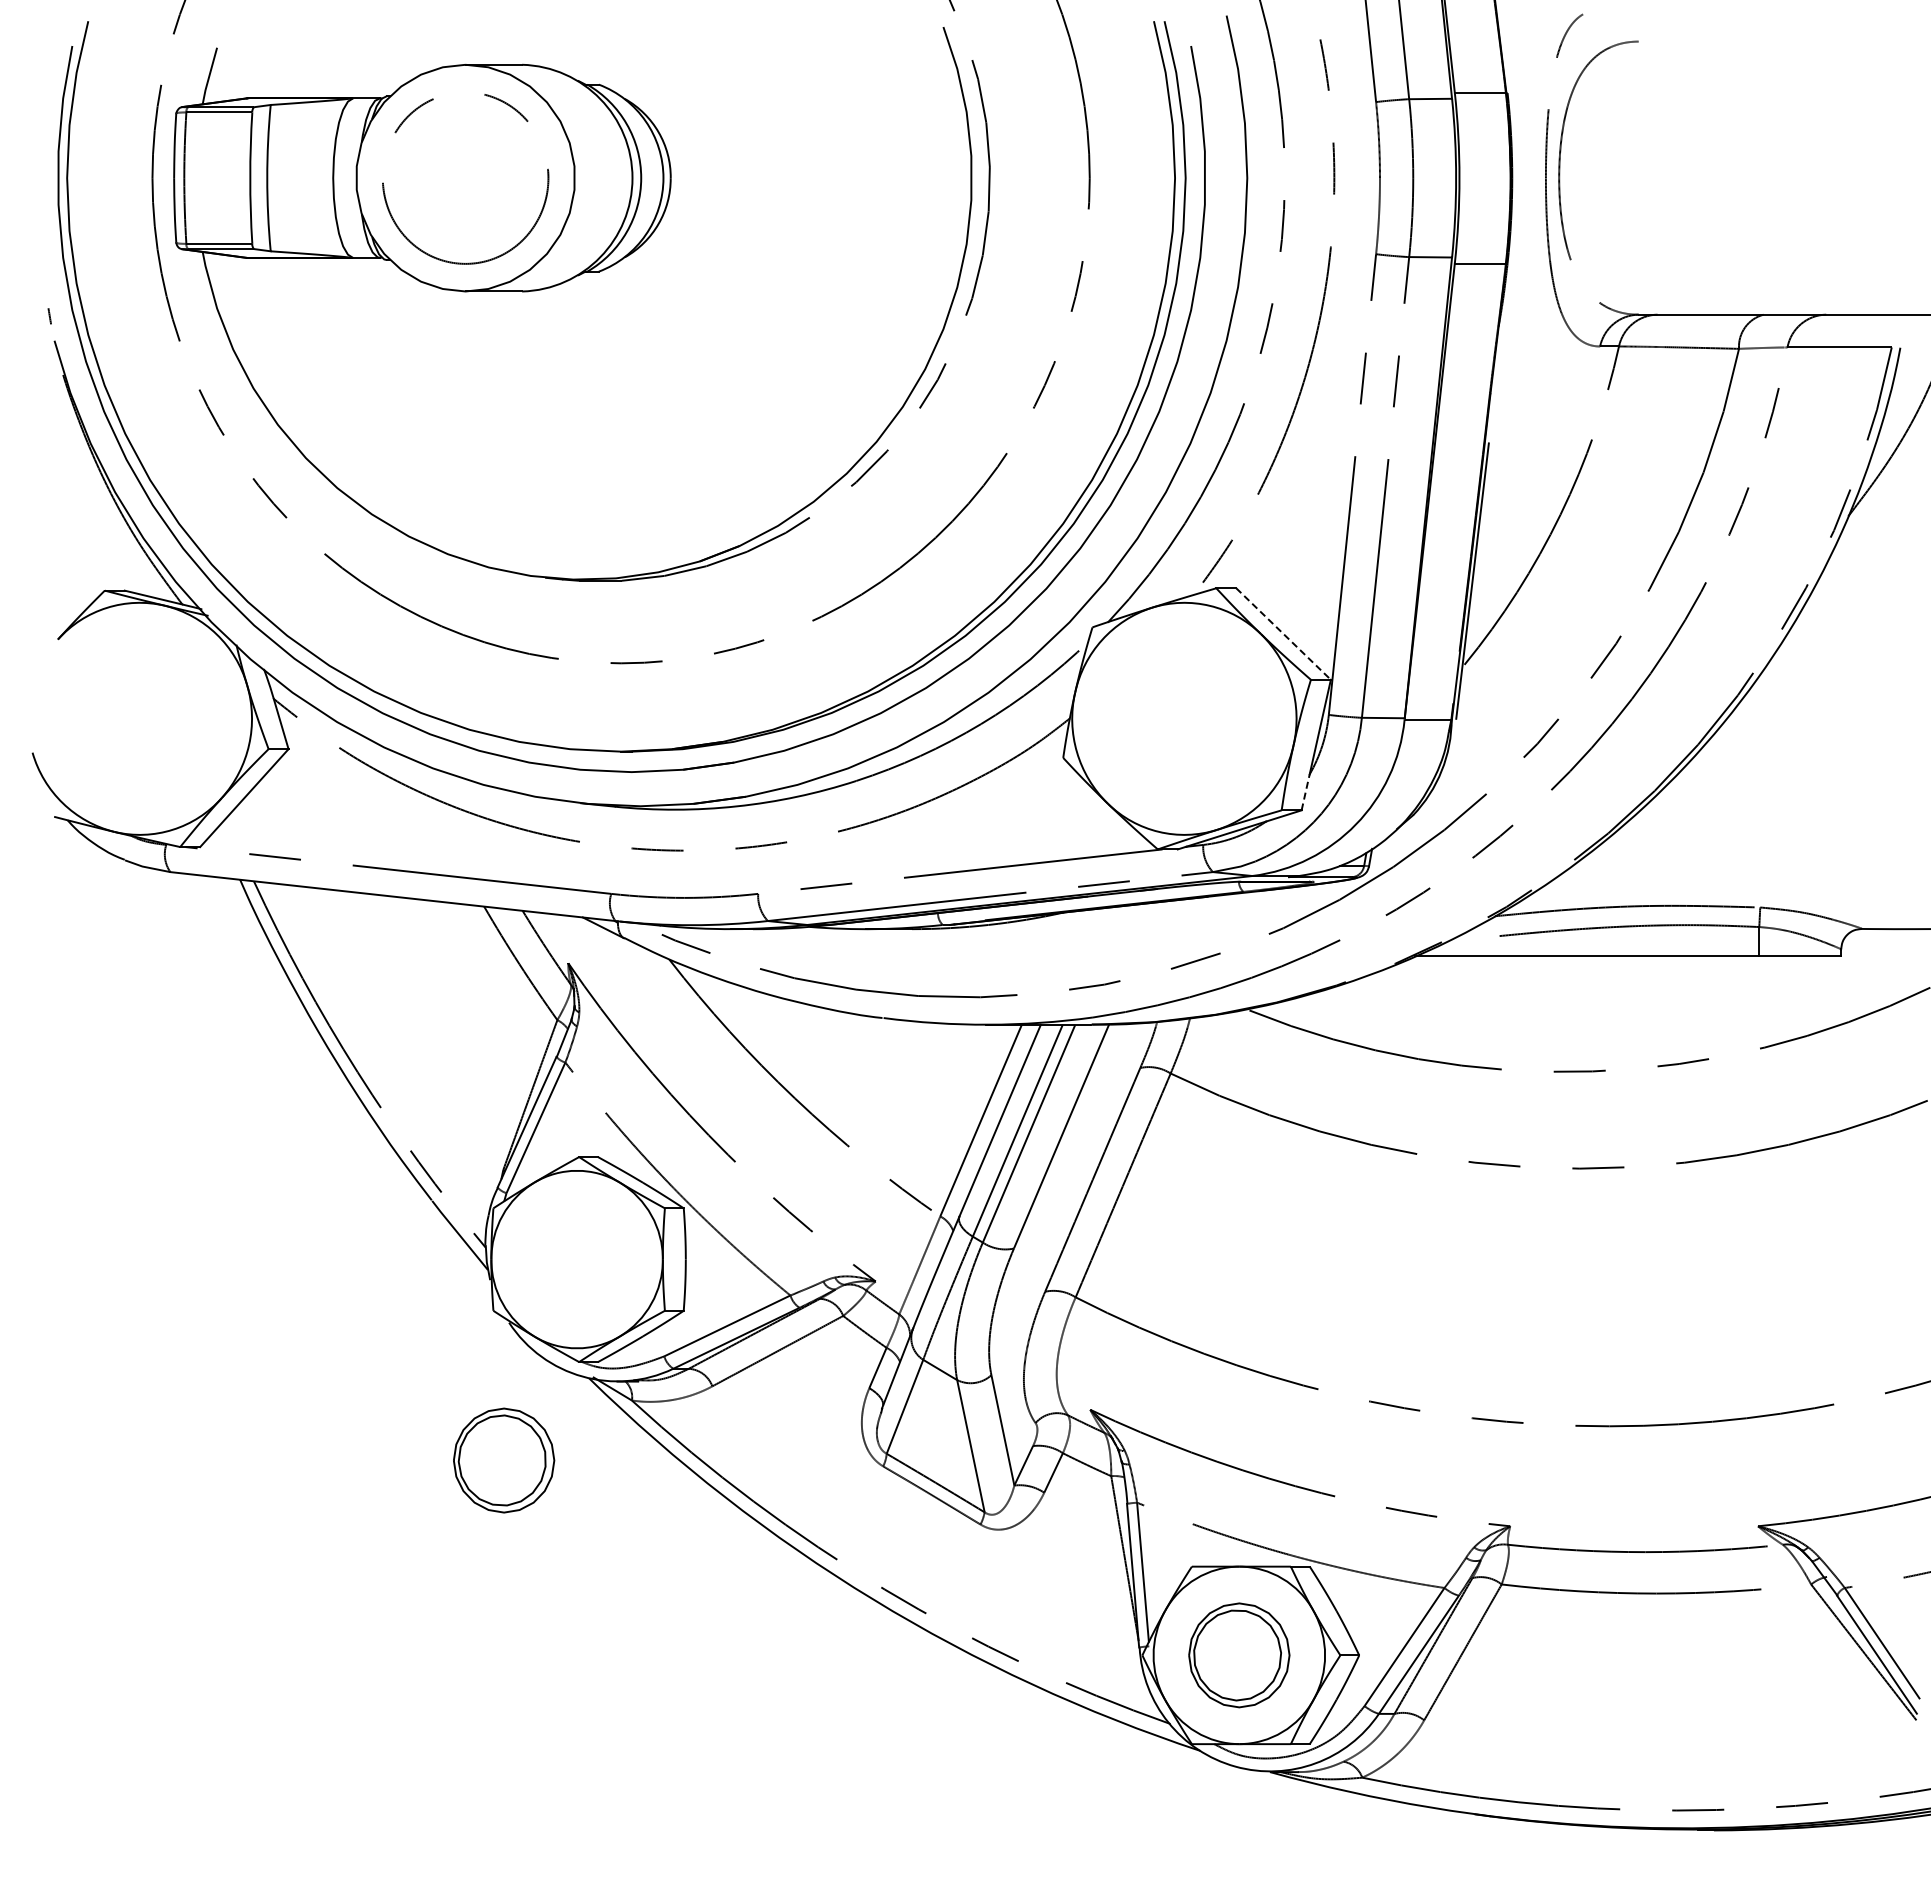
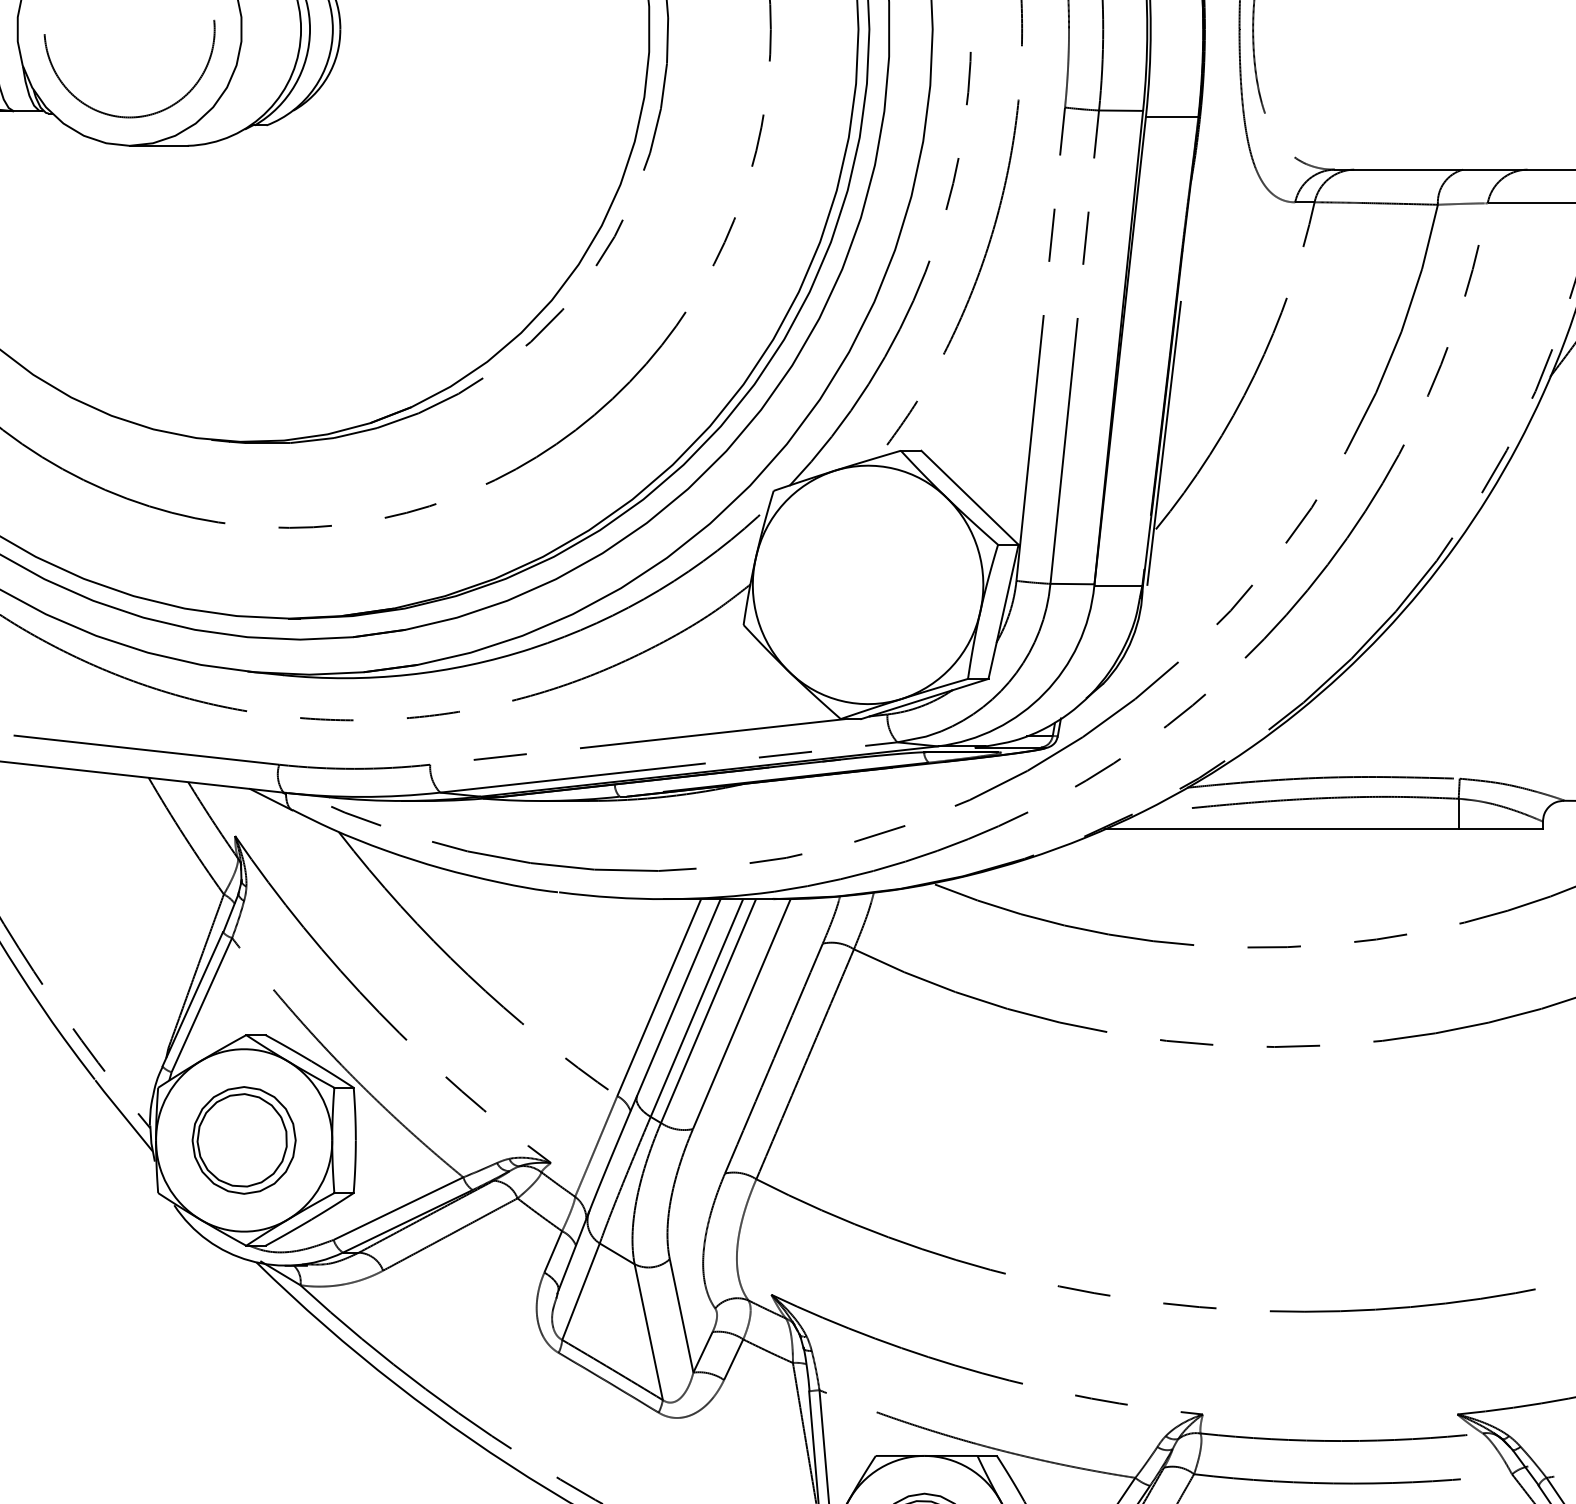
line: (1283, 634) -> (969, 498), dashed -> solid
line: (1305, 791) -> (992, 659), dashed -> solid
part: (504, 1460) -> (244, 1140), moved

